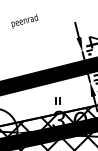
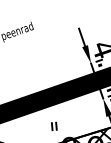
part: (57, 100) -> (53, 125), moved

